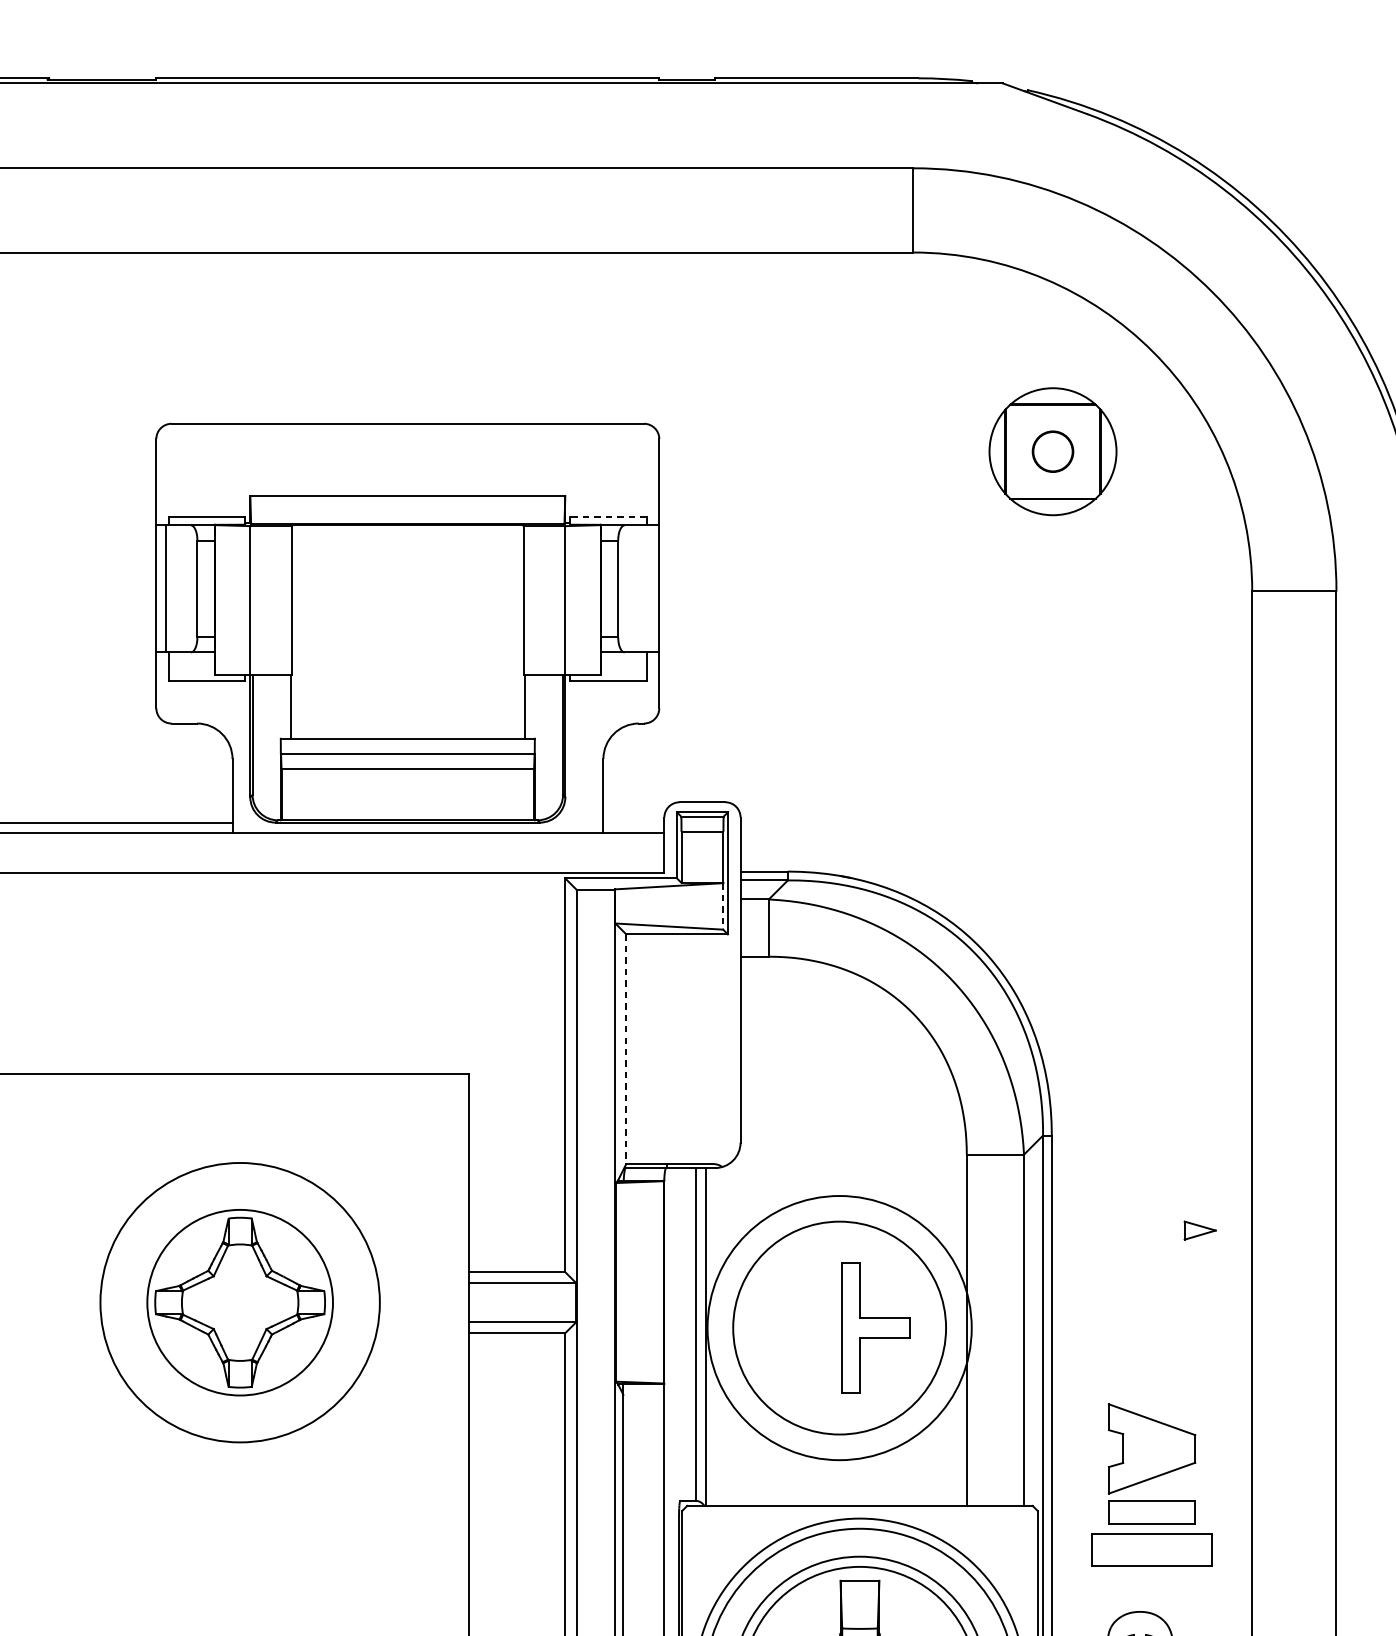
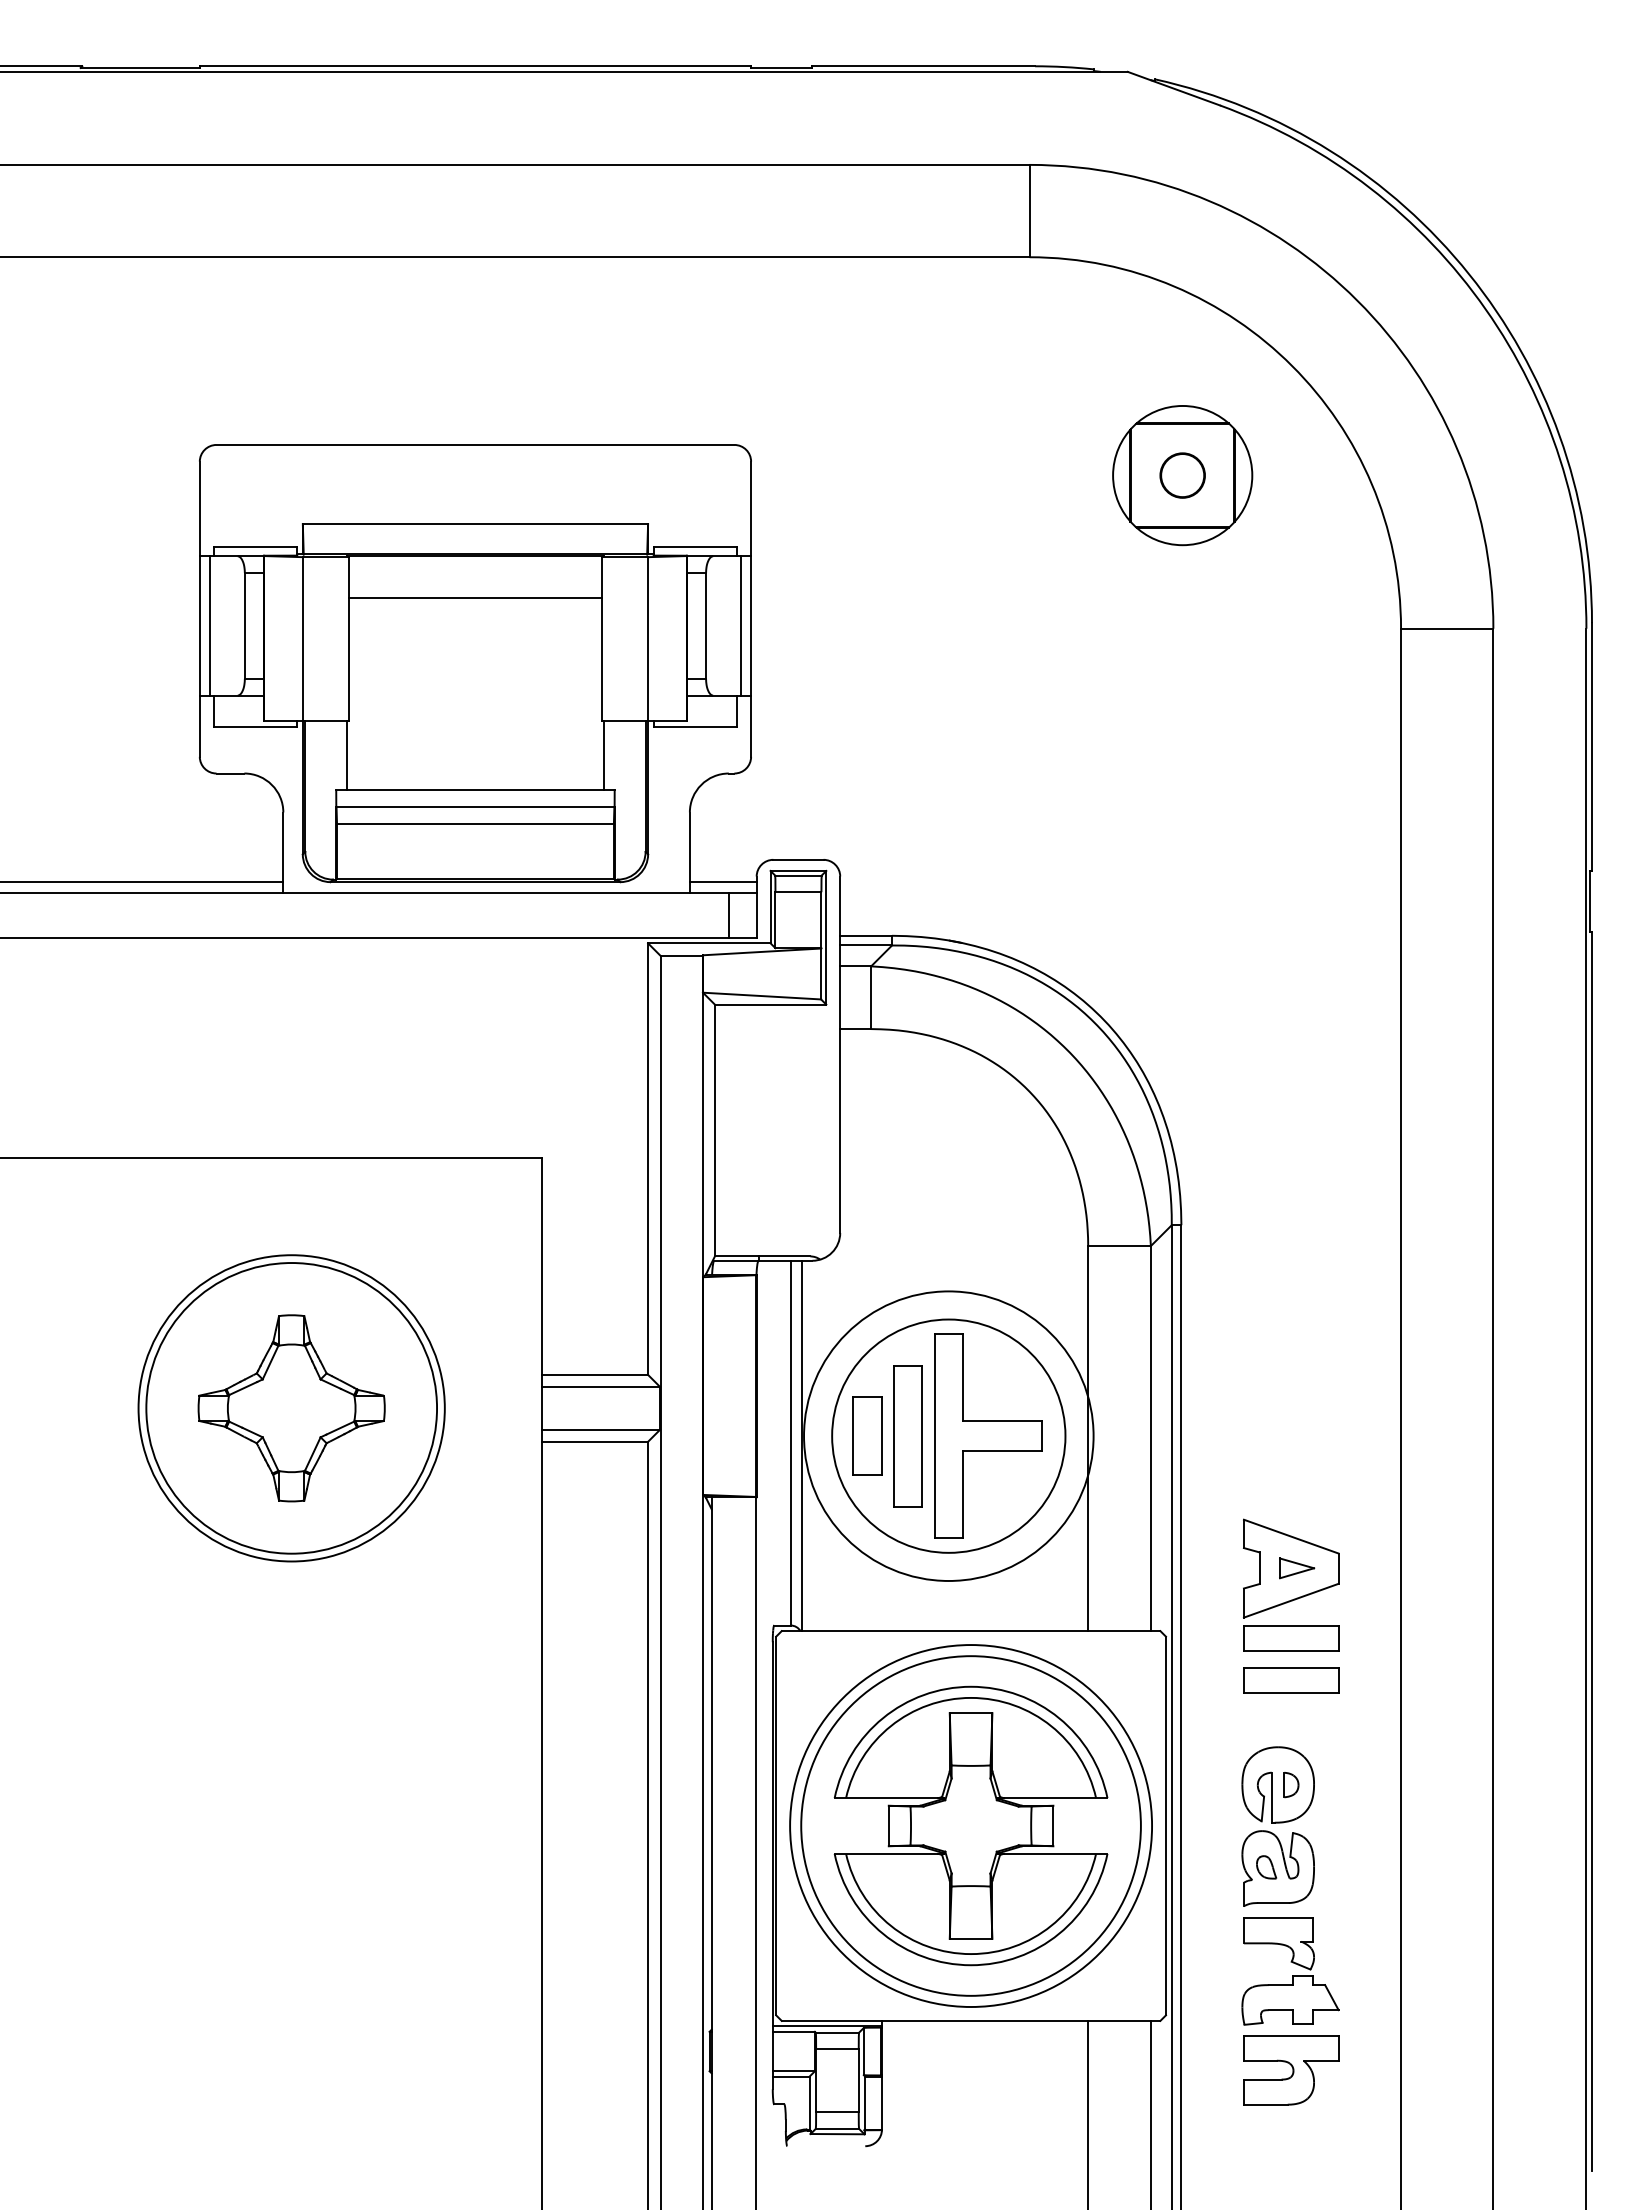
line: (608, 517) -> (695, 547), dashed -> solid
line: (407, 563) -> (475, 598), added
line: (650, 588) -> (741, 625), added
line: (633, 822) -> (722, 882), added
line: (638, 853) -> (728, 915), added
line: (723, 906) -> (821, 974), dashed -> solid
line: (625, 1049) -> (714, 1130), dashed -> solid
part: (1200, 1230) -> (1297, 1568), moved
circle: (239, 1302) -> (291, 1408), size x1.43
part: (765, 1327) -> (867, 1435), added
part: (875, 1327) -> (988, 1435), size x1.43
part: (801, 1328) -> (907, 1436), added
part: (1152, 1550) -> (1291, 1680), size x0.71

